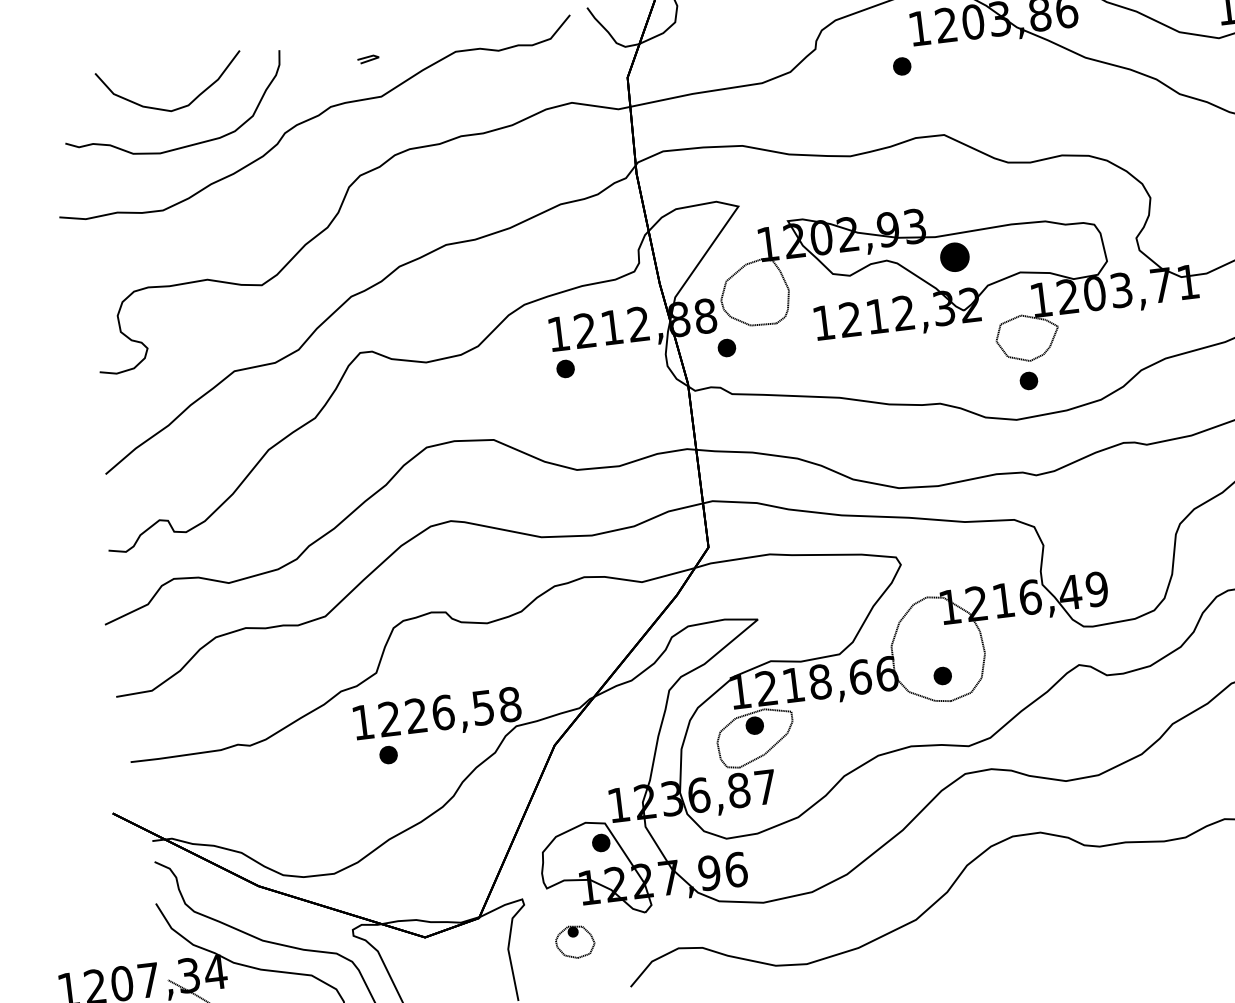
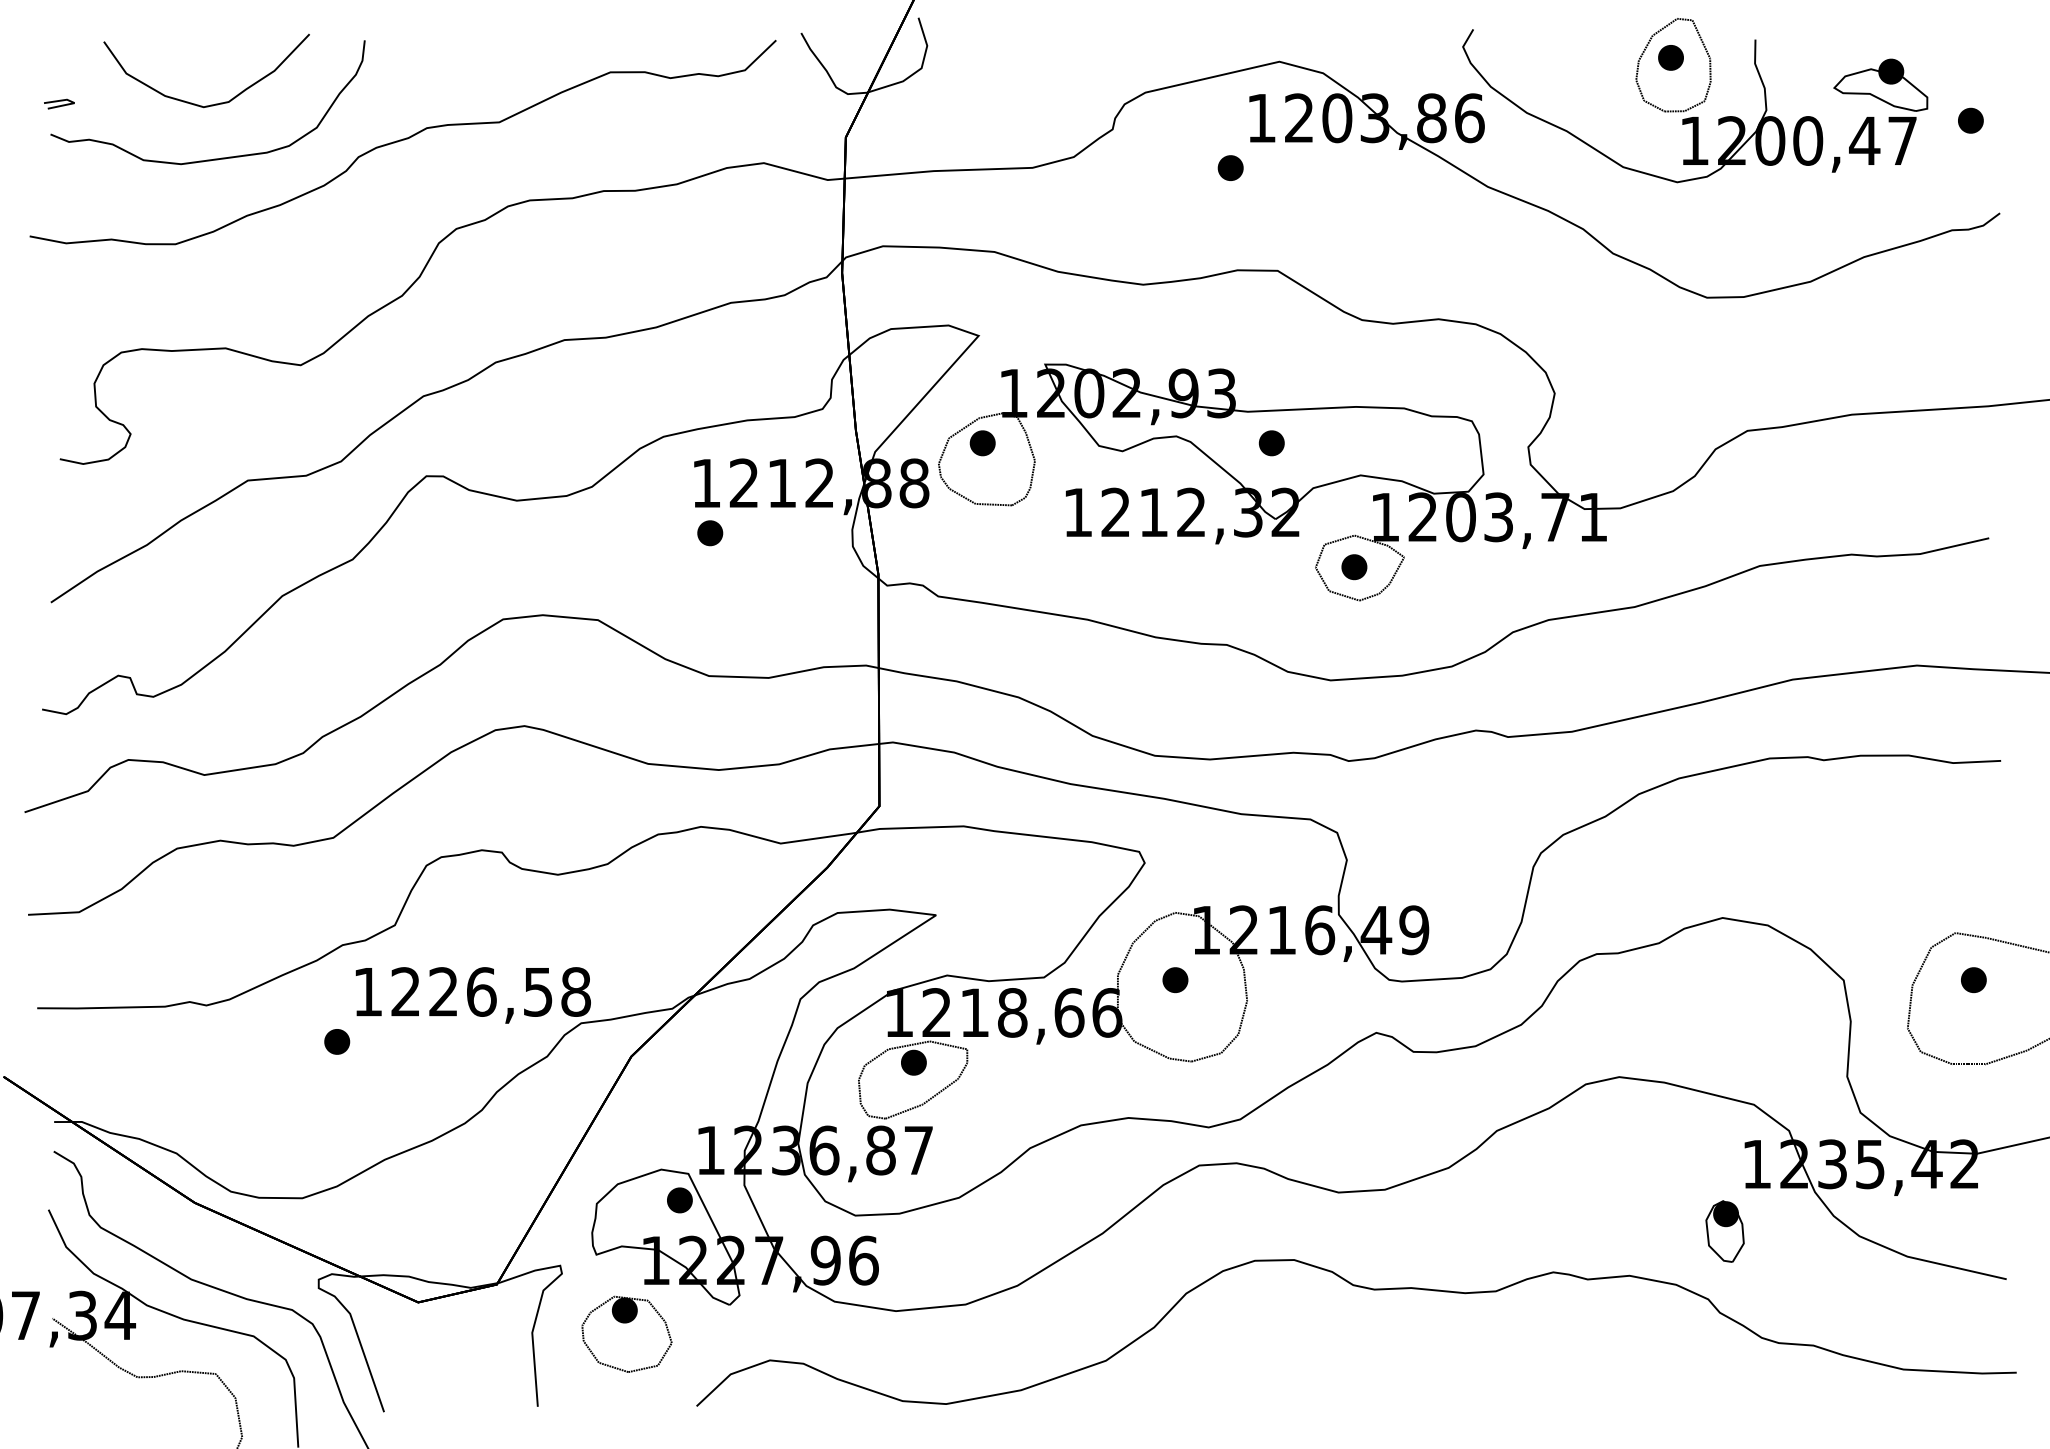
line: (368, 57) -> (59, 101), moved
part: (954, 257) -> (1271, 443), size x0.62
part: (726, 348) -> (982, 443), moved
part: (1029, 381) -> (1354, 567), moved
part: (942, 676) -> (1175, 980), moved
part: (388, 754) -> (337, 1041), moved
part: (574, 941) -> (626, 1333), size x1.67

